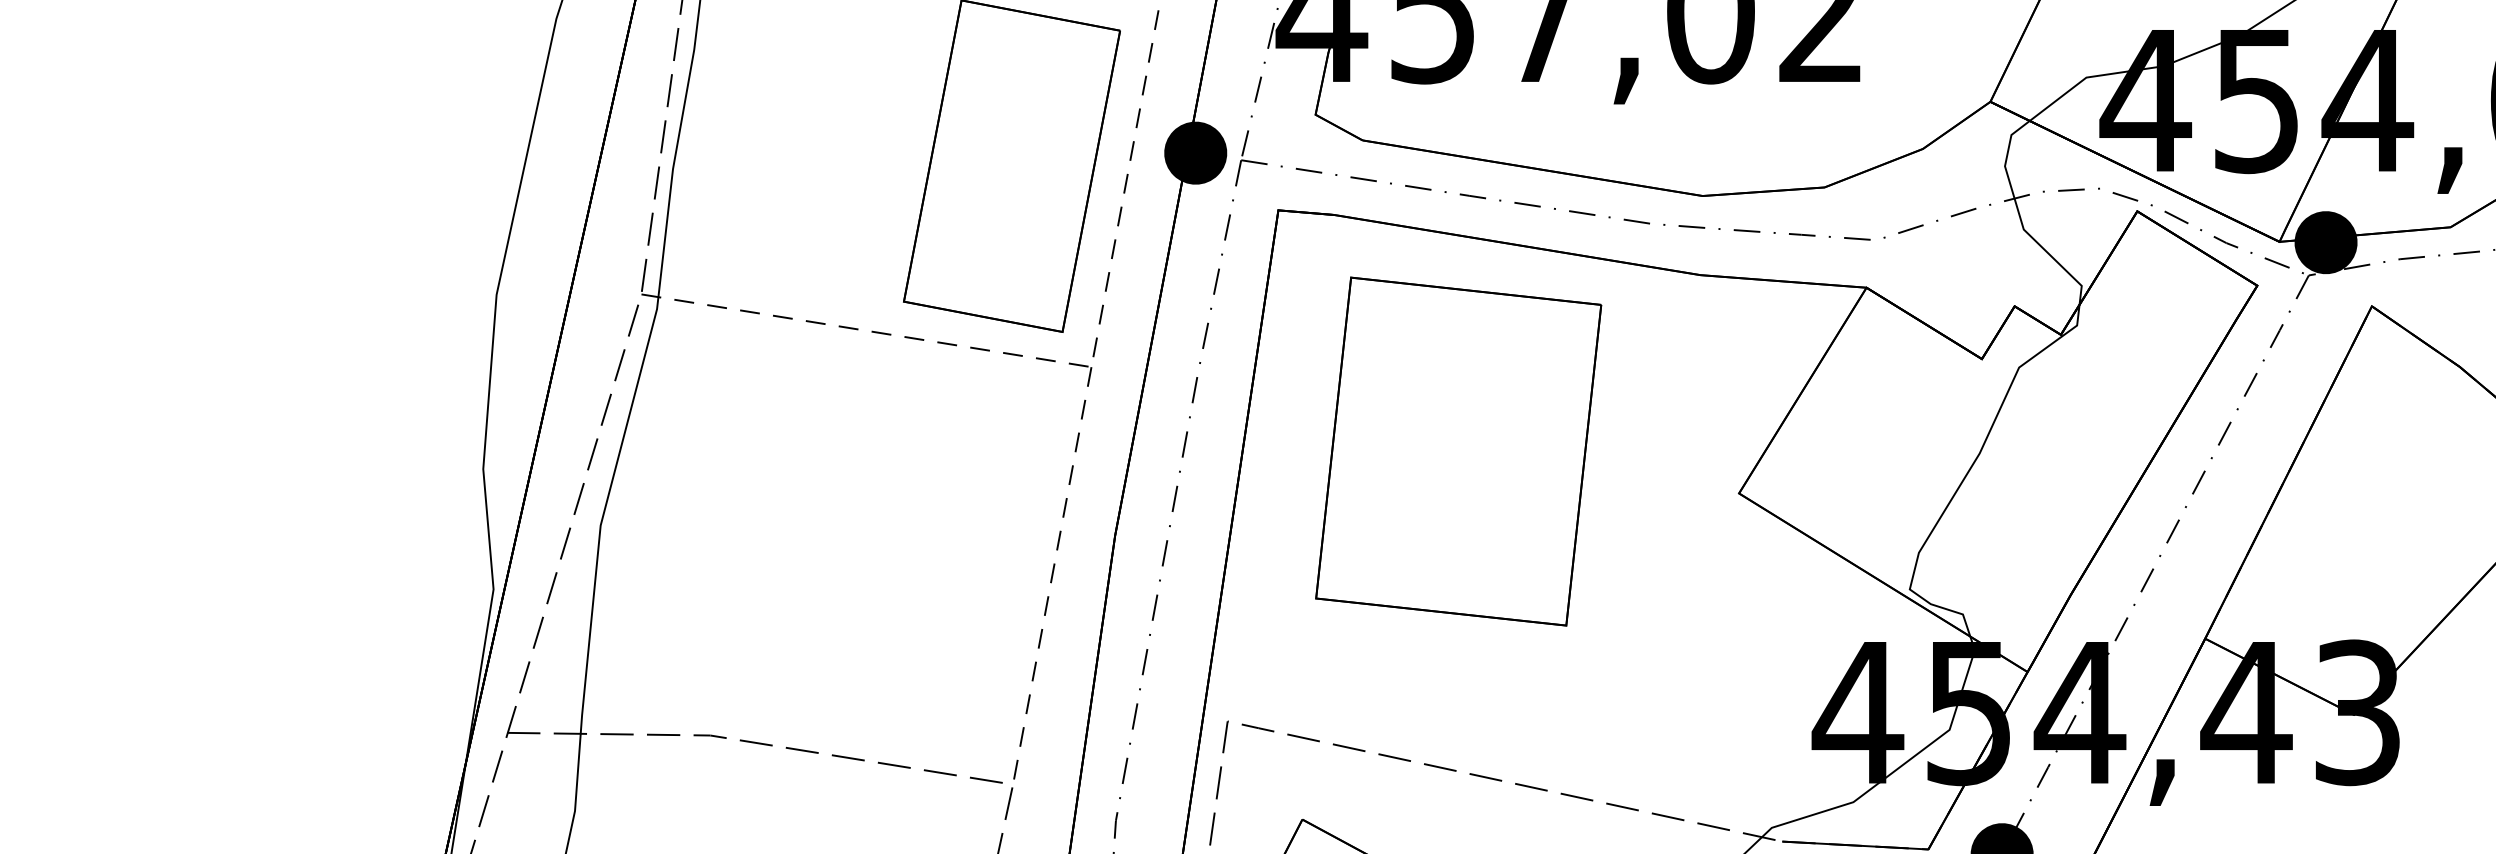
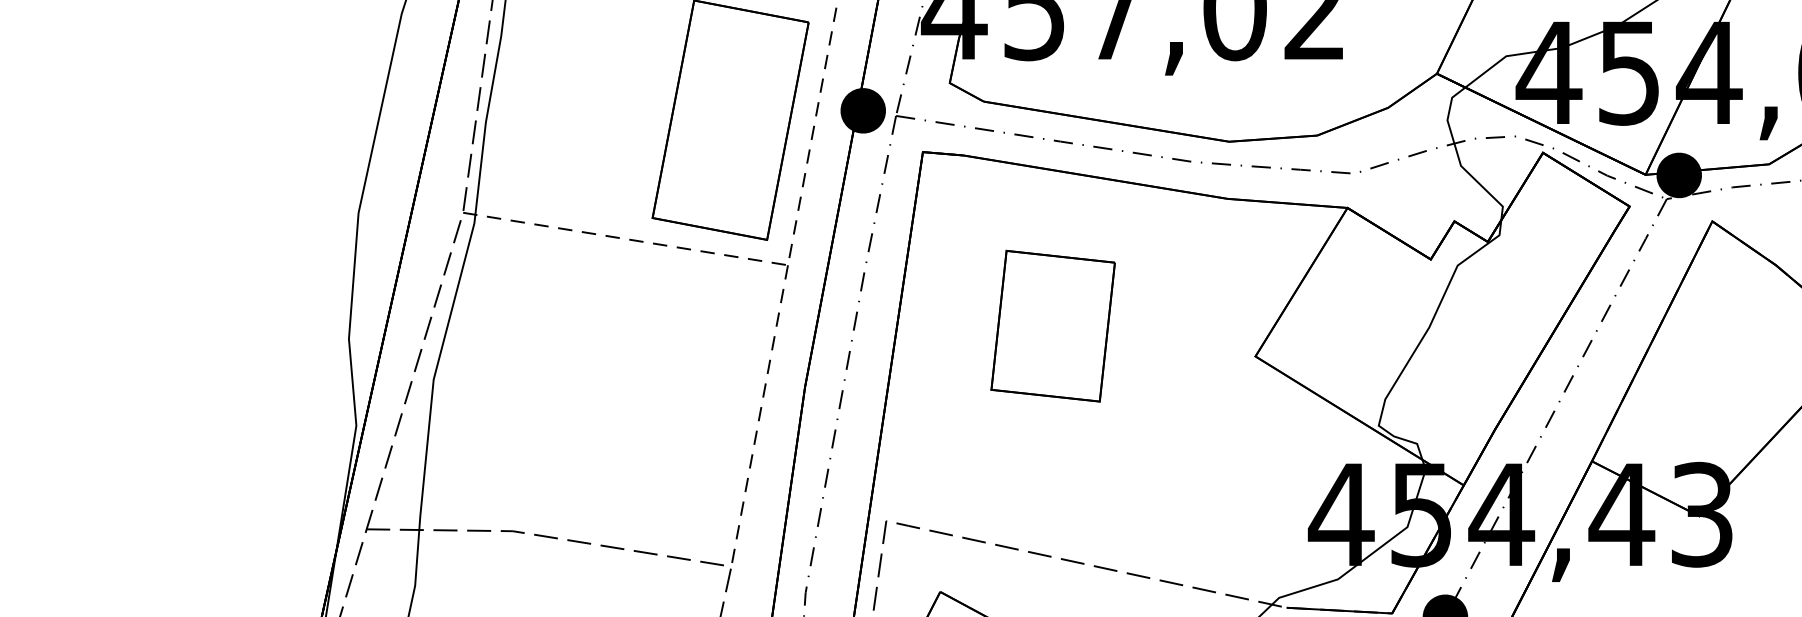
part: (1458, 451) -> (1052, 326), size x0.6

